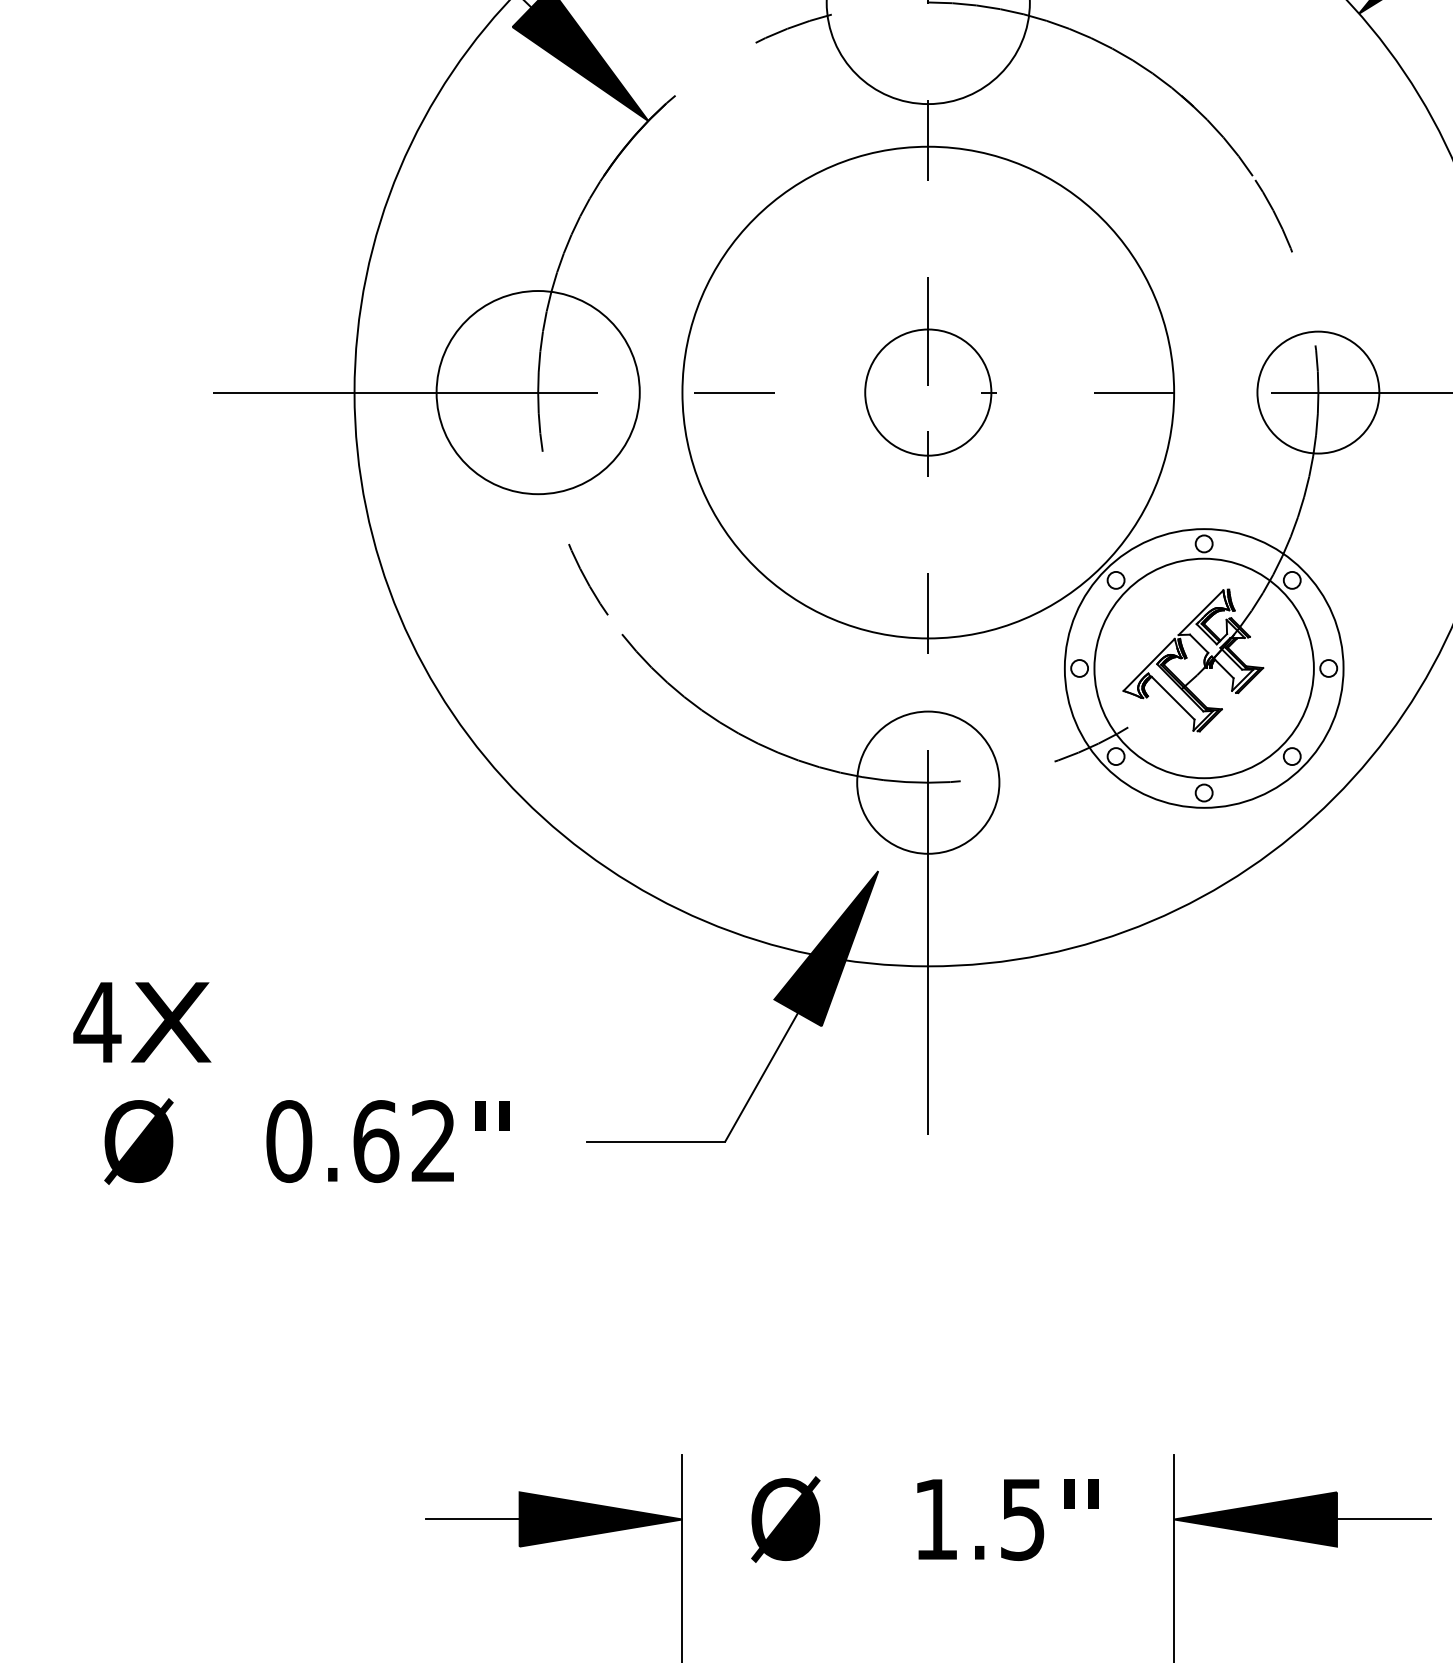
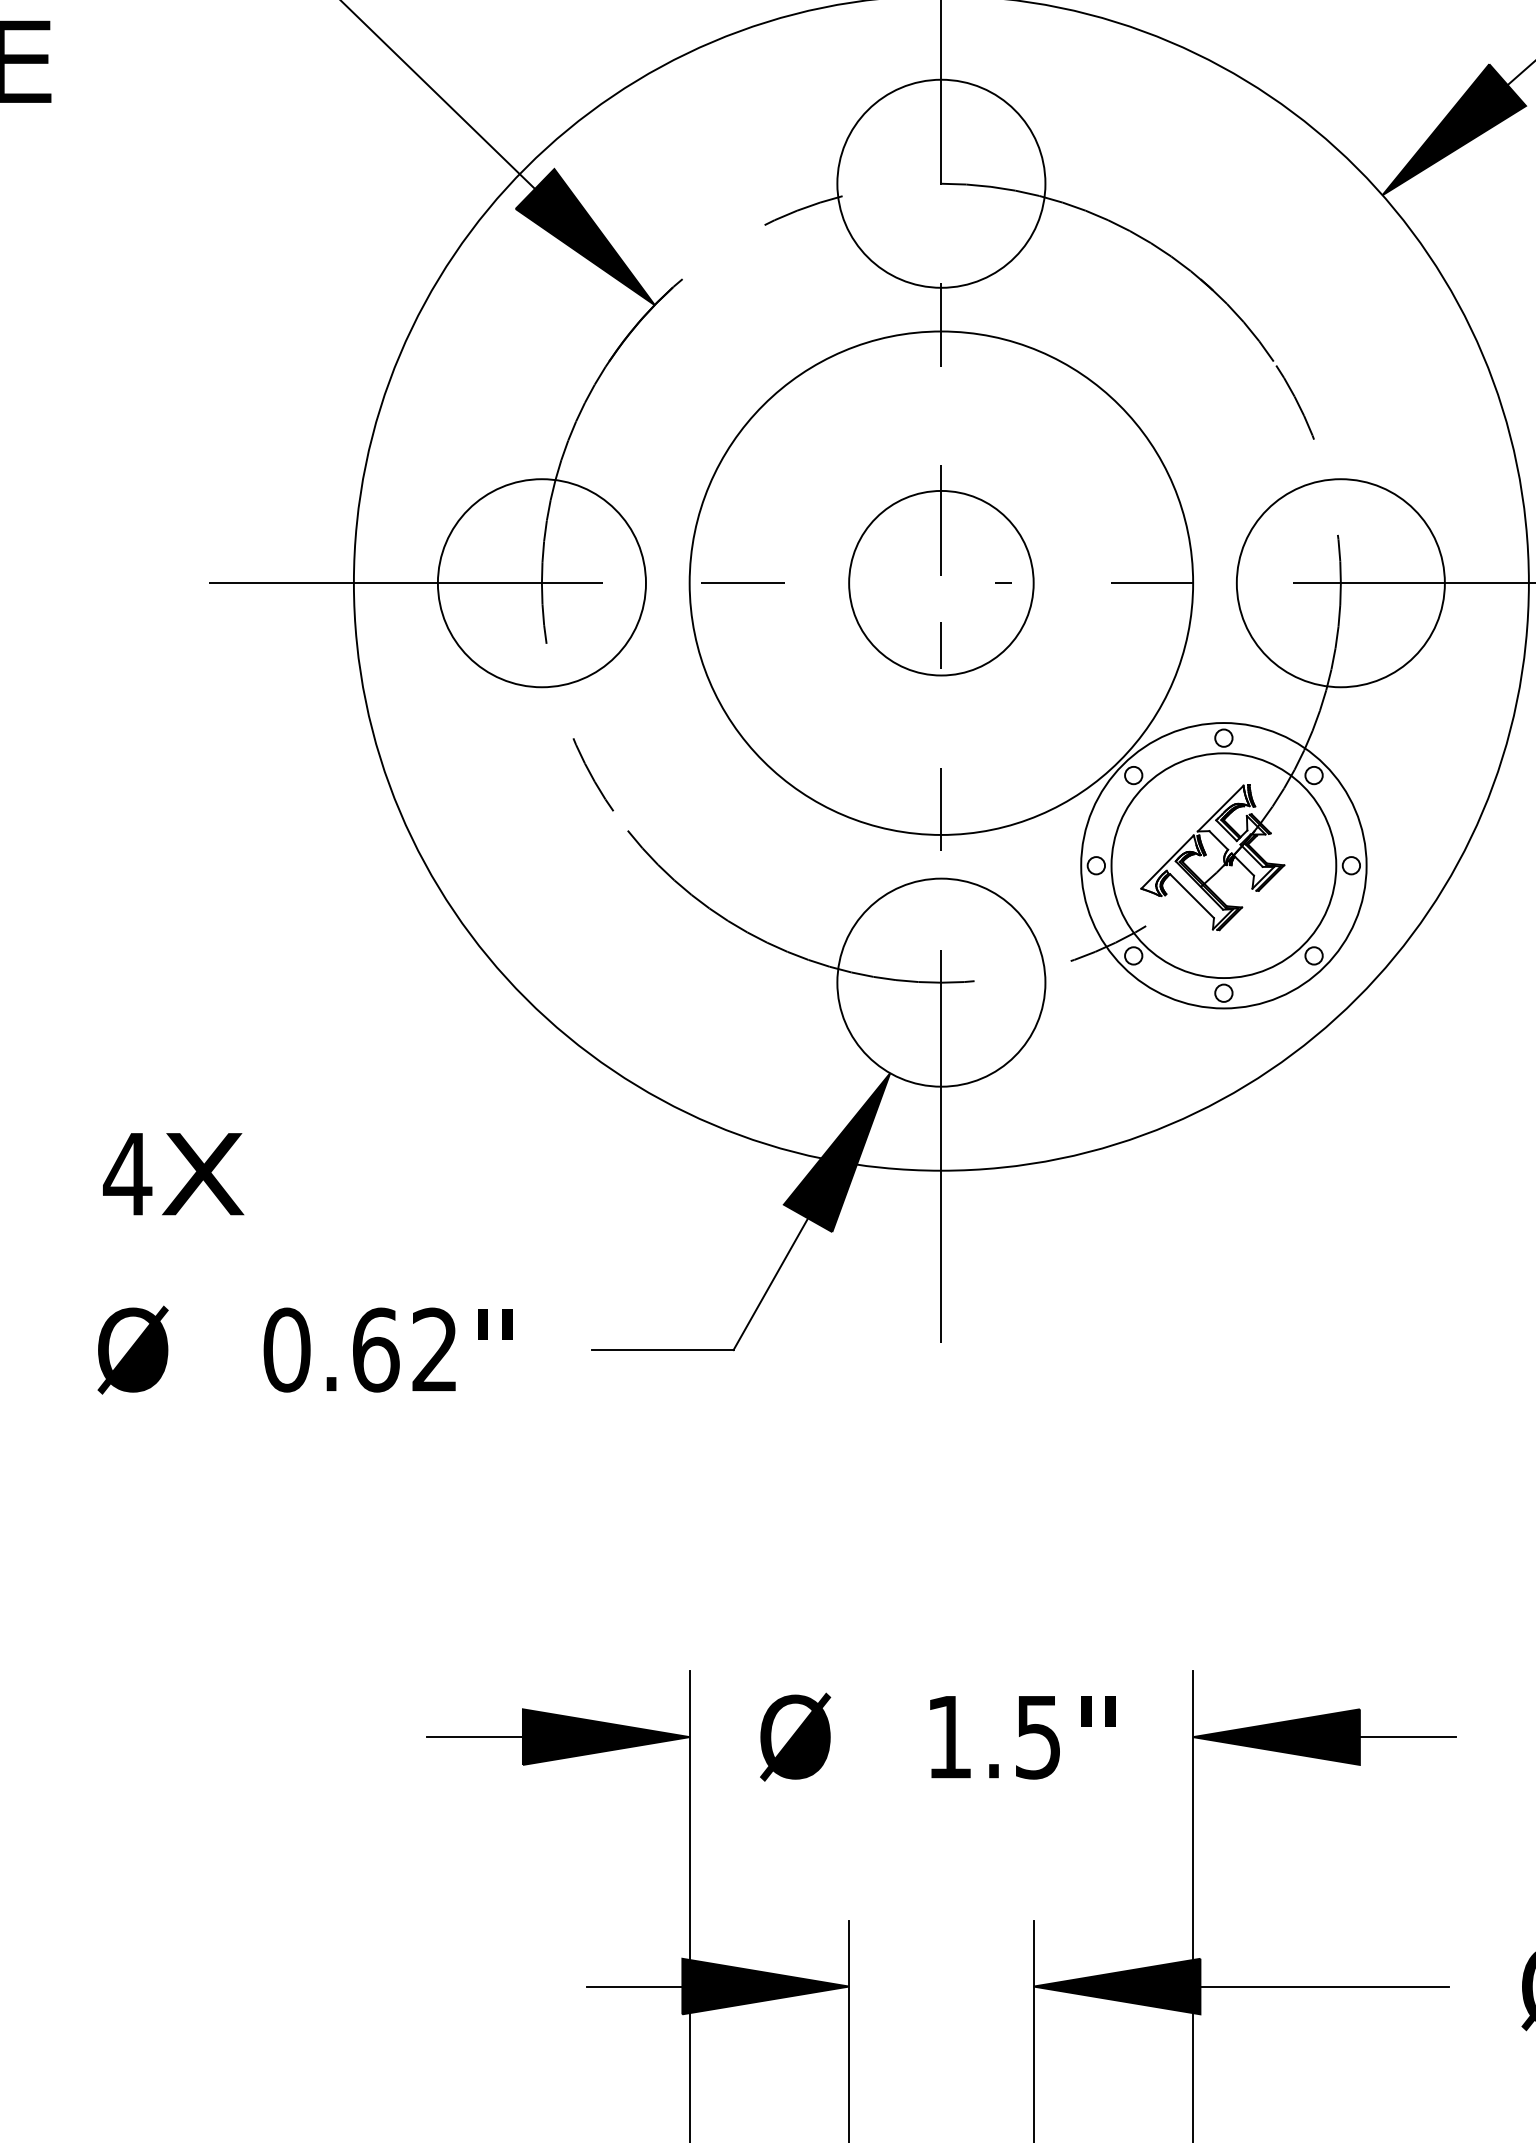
circle: (928, 391) -> (941, 582), size x1.43
circle: (1318, 392) -> (1340, 583), size x1.67
circle: (928, 782) -> (941, 982), size x1.43
text: (142, 1022) -> (173, 1174), moved

